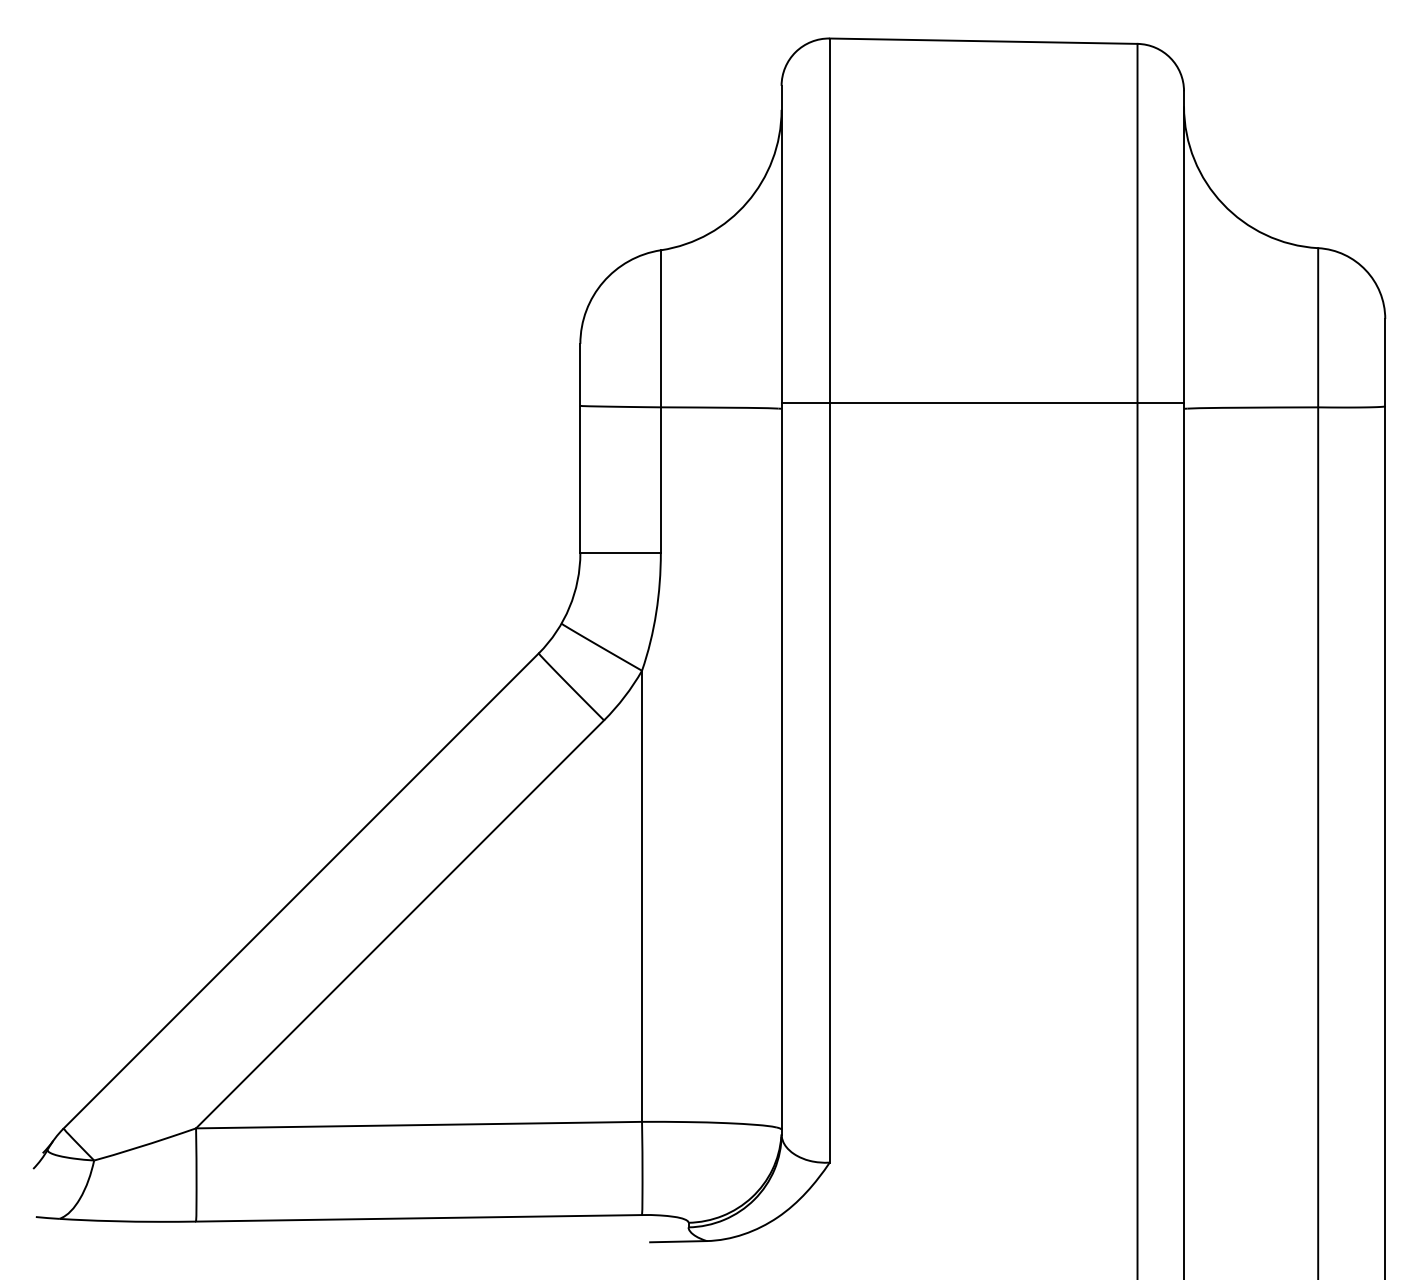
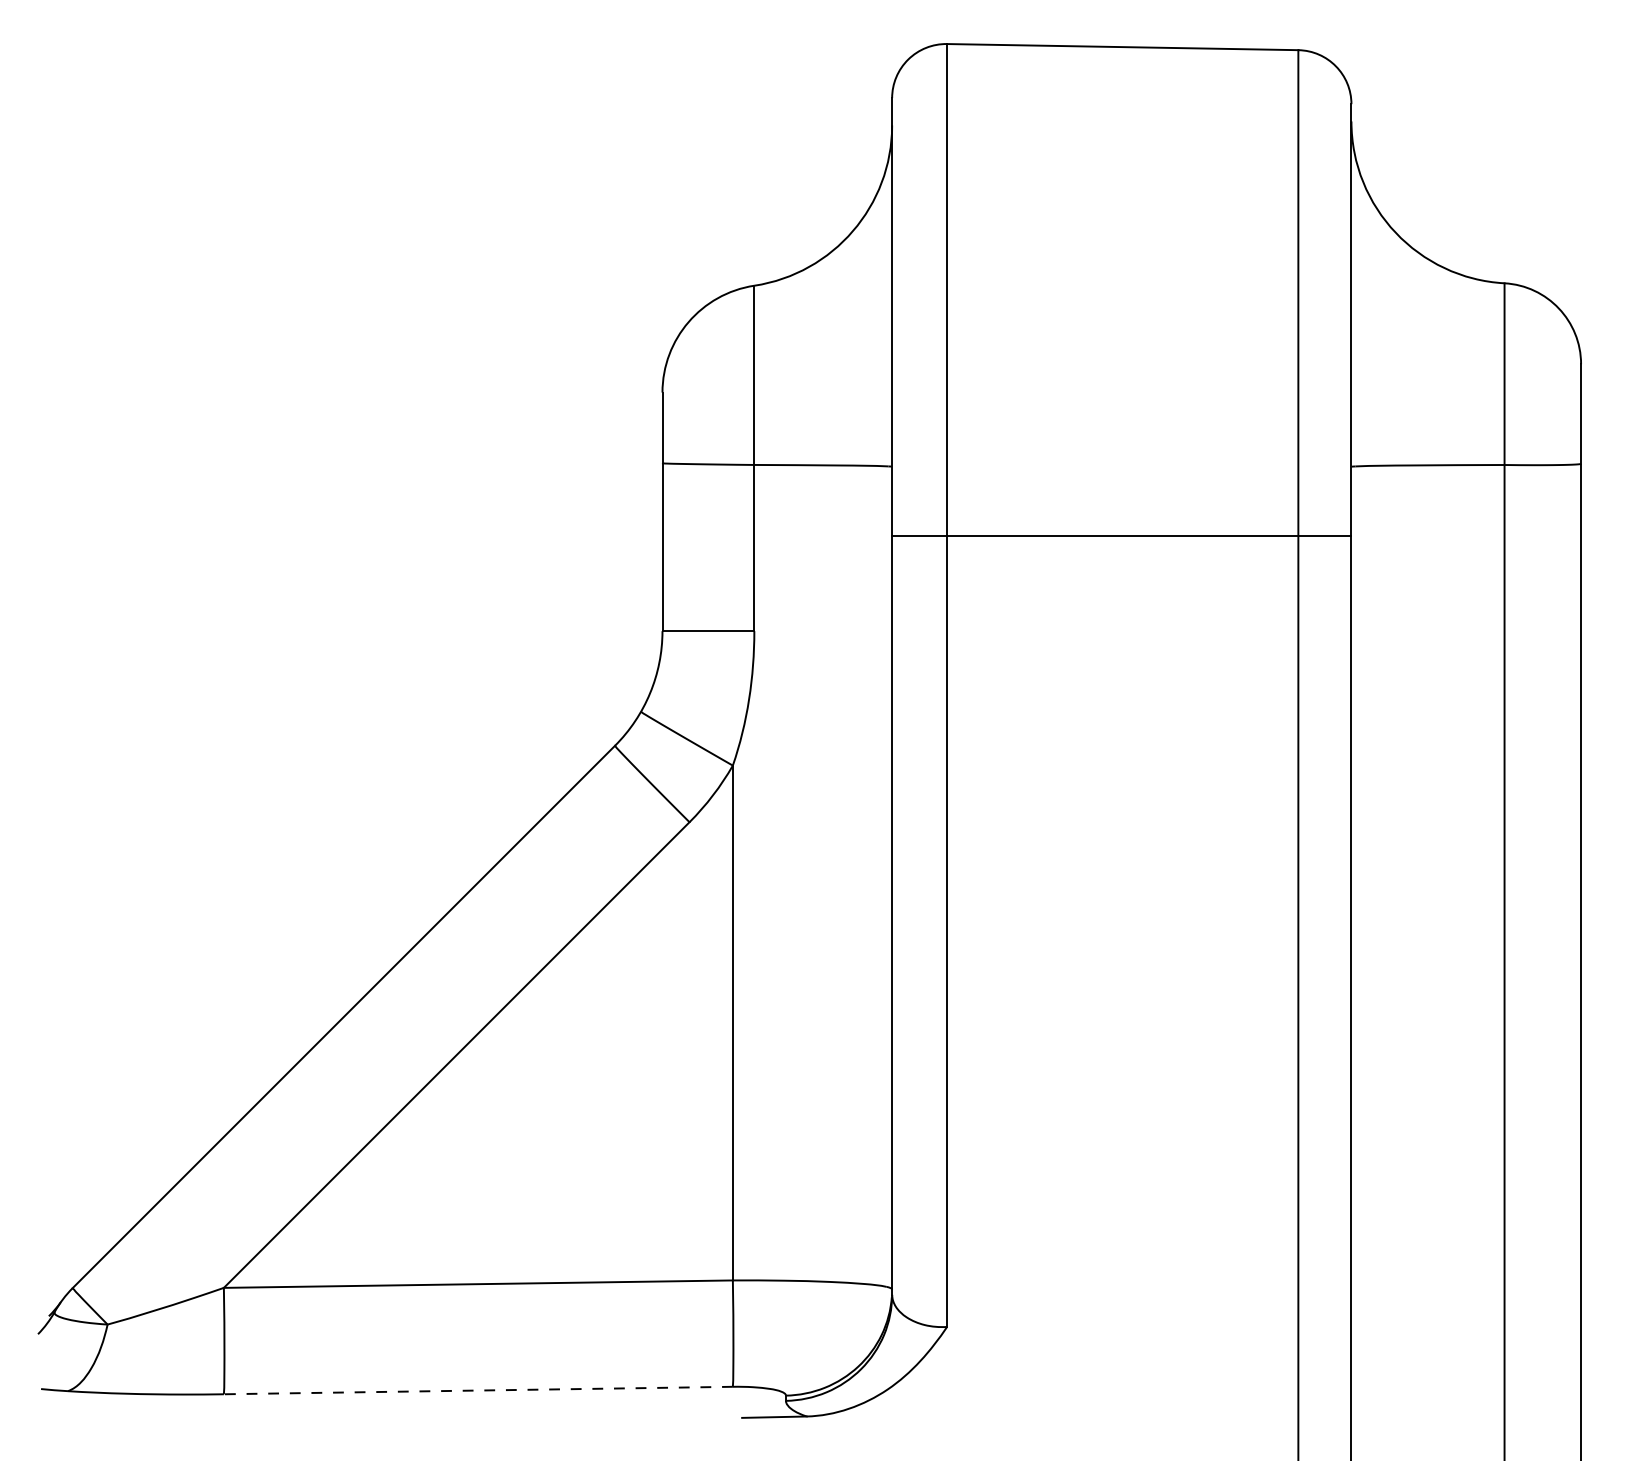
line: (982, 403) -> (1121, 536), moved
line: (419, 1218) -> (478, 1390), solid -> dashed

